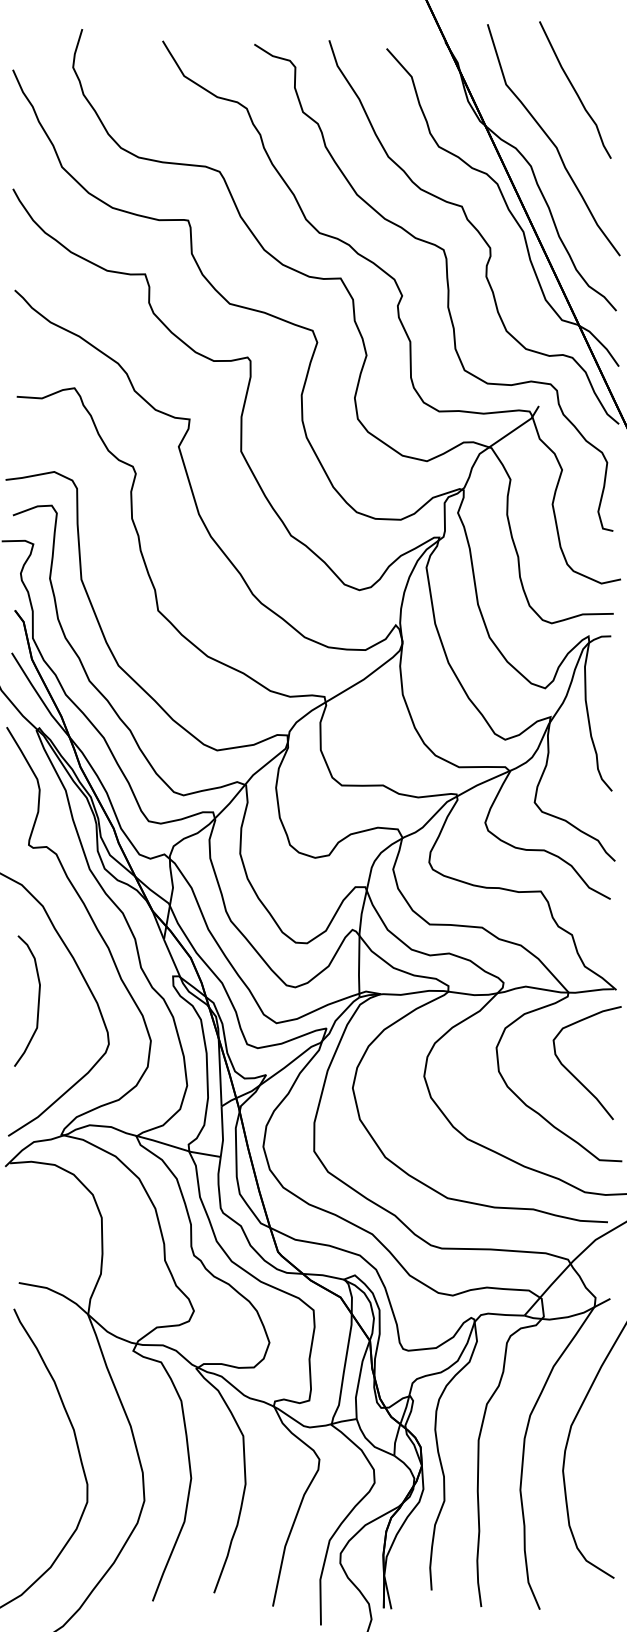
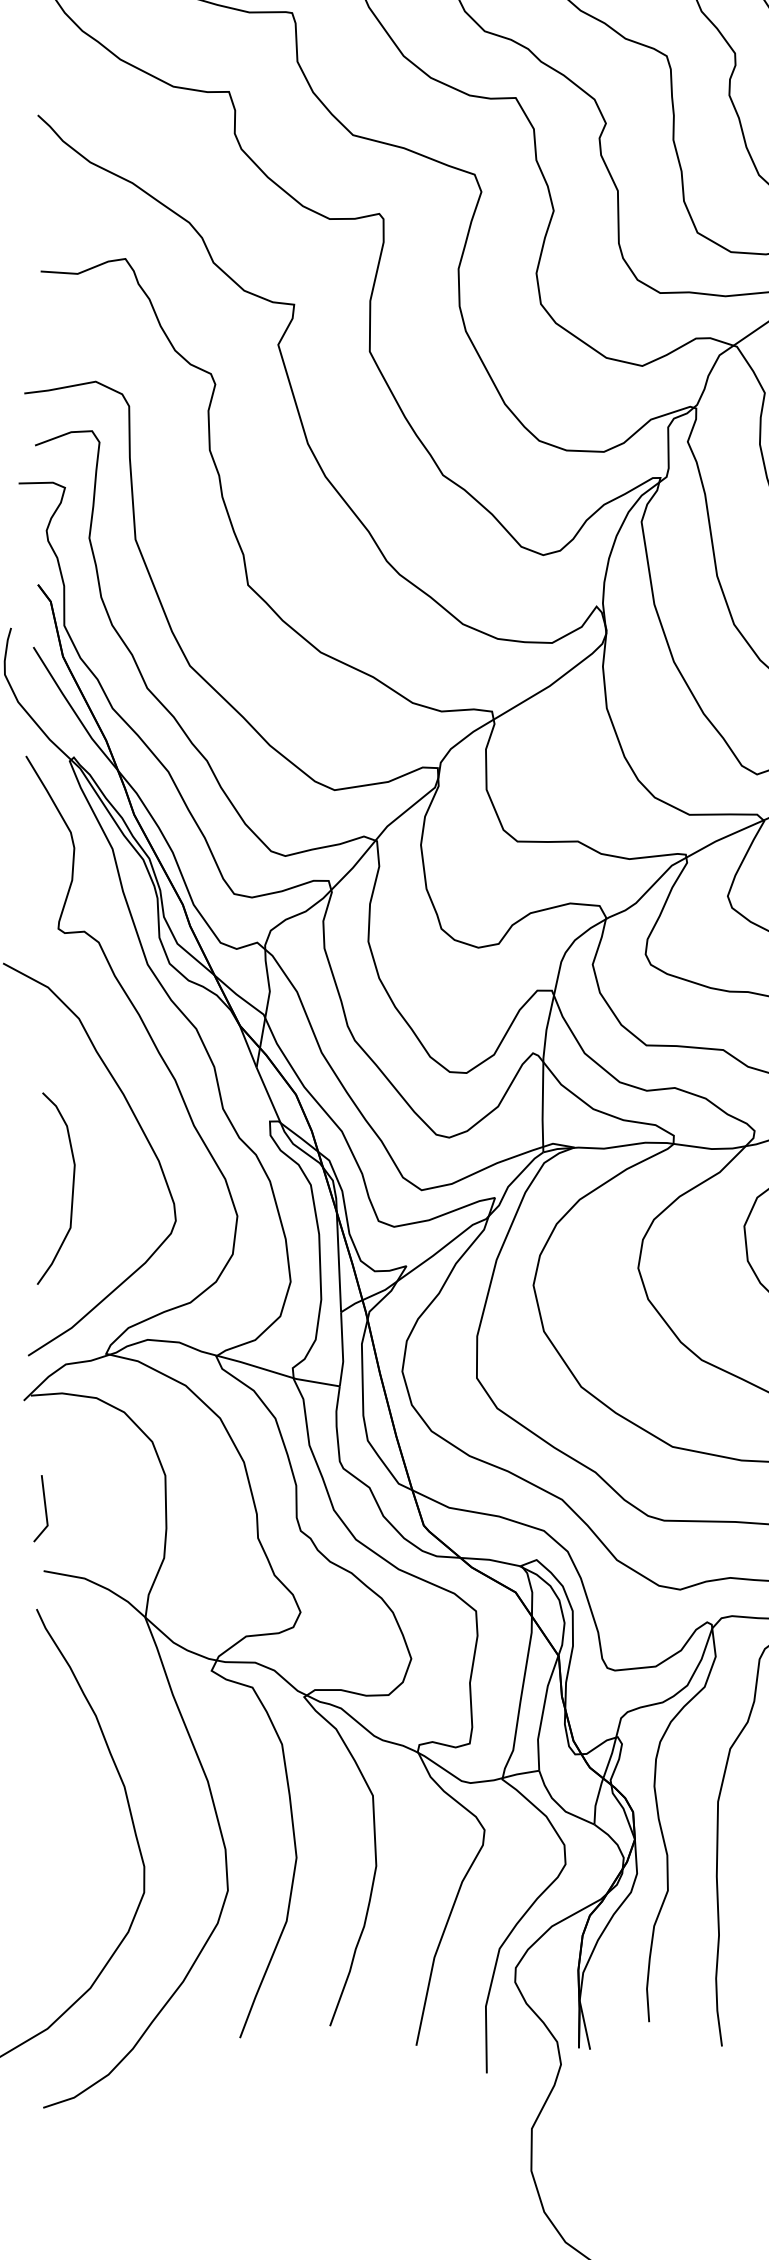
curve: (37, 1003) -> (71, 1192), moved
line: (19, 1240) -> (44, 1508), added

